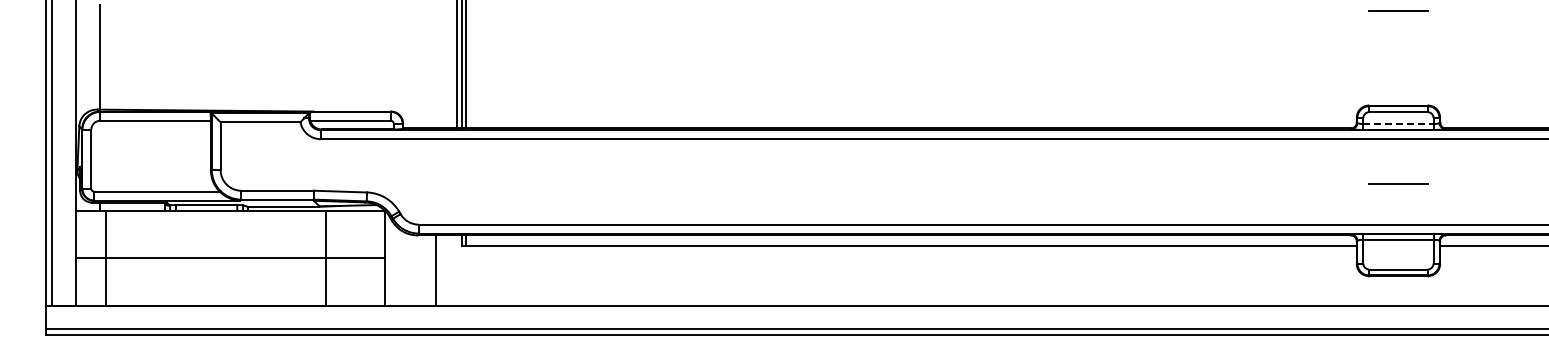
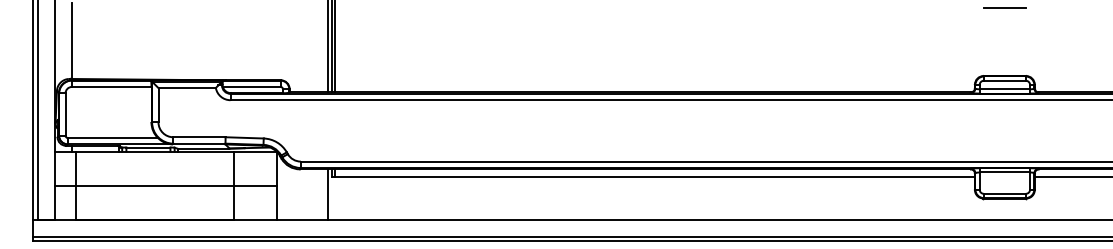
line: (1398, 124) -> (1004, 89), dashed -> solid
line: (1398, 183) -> (1004, 132), removed
line: (435, 270) -> (327, 194), moved

